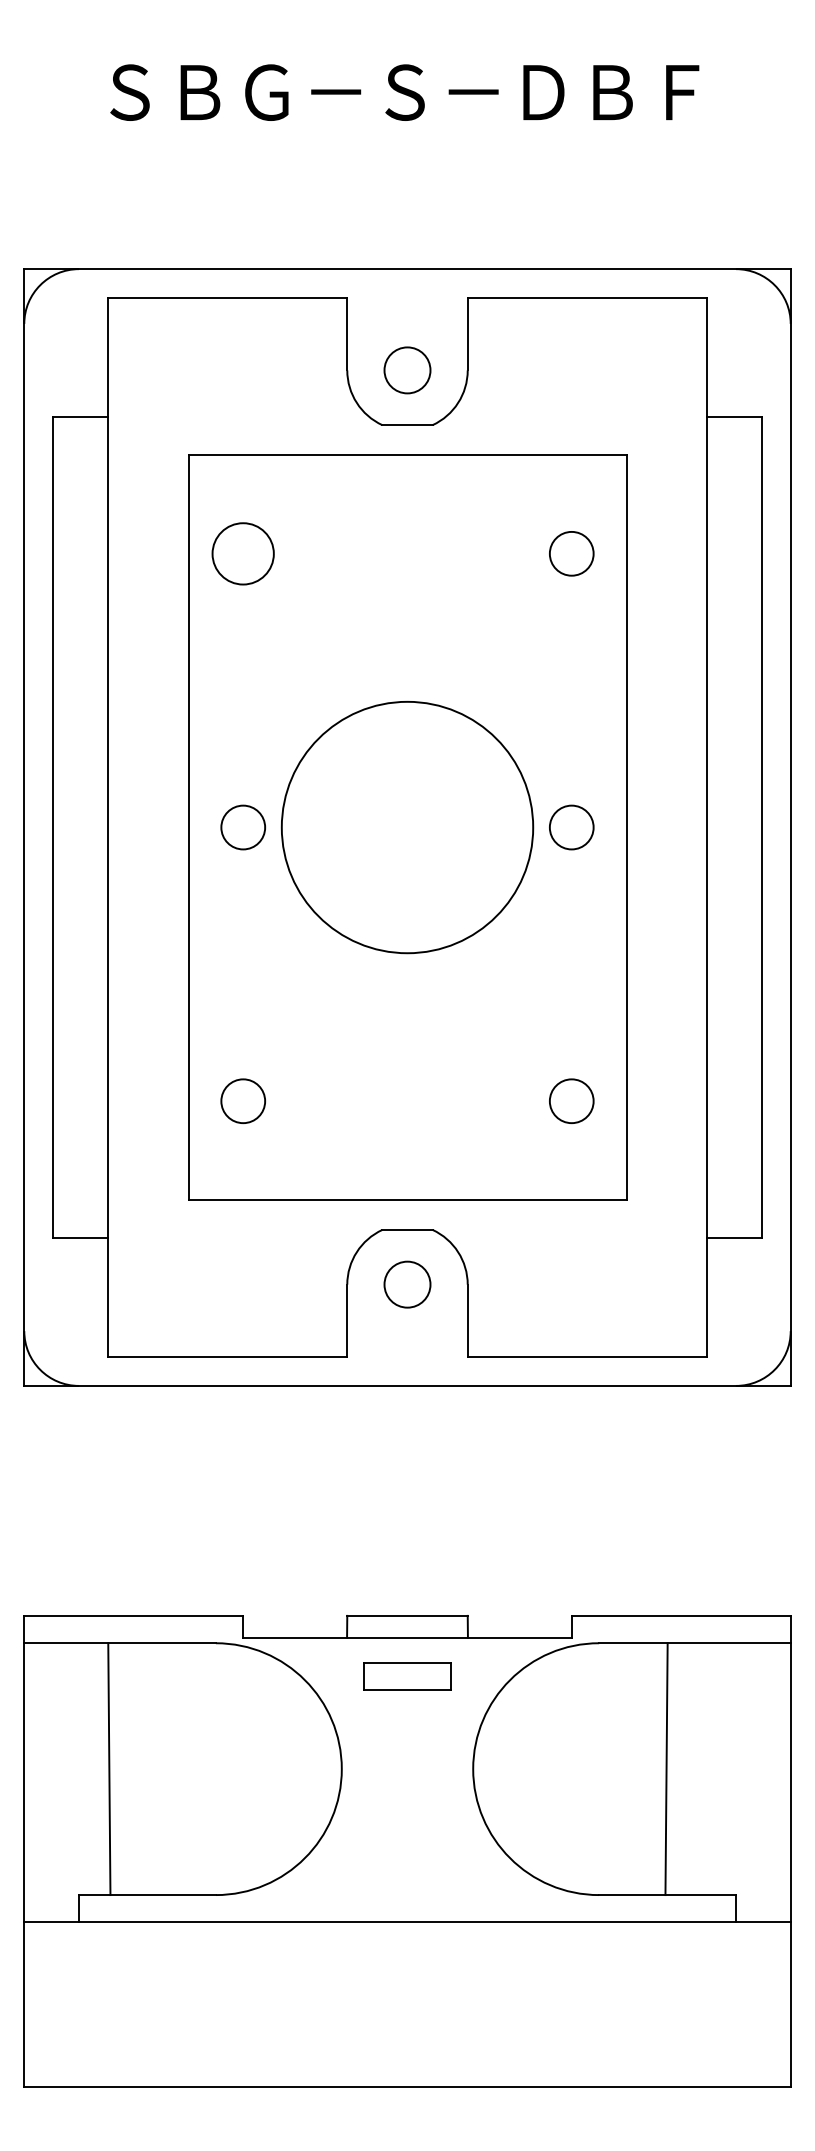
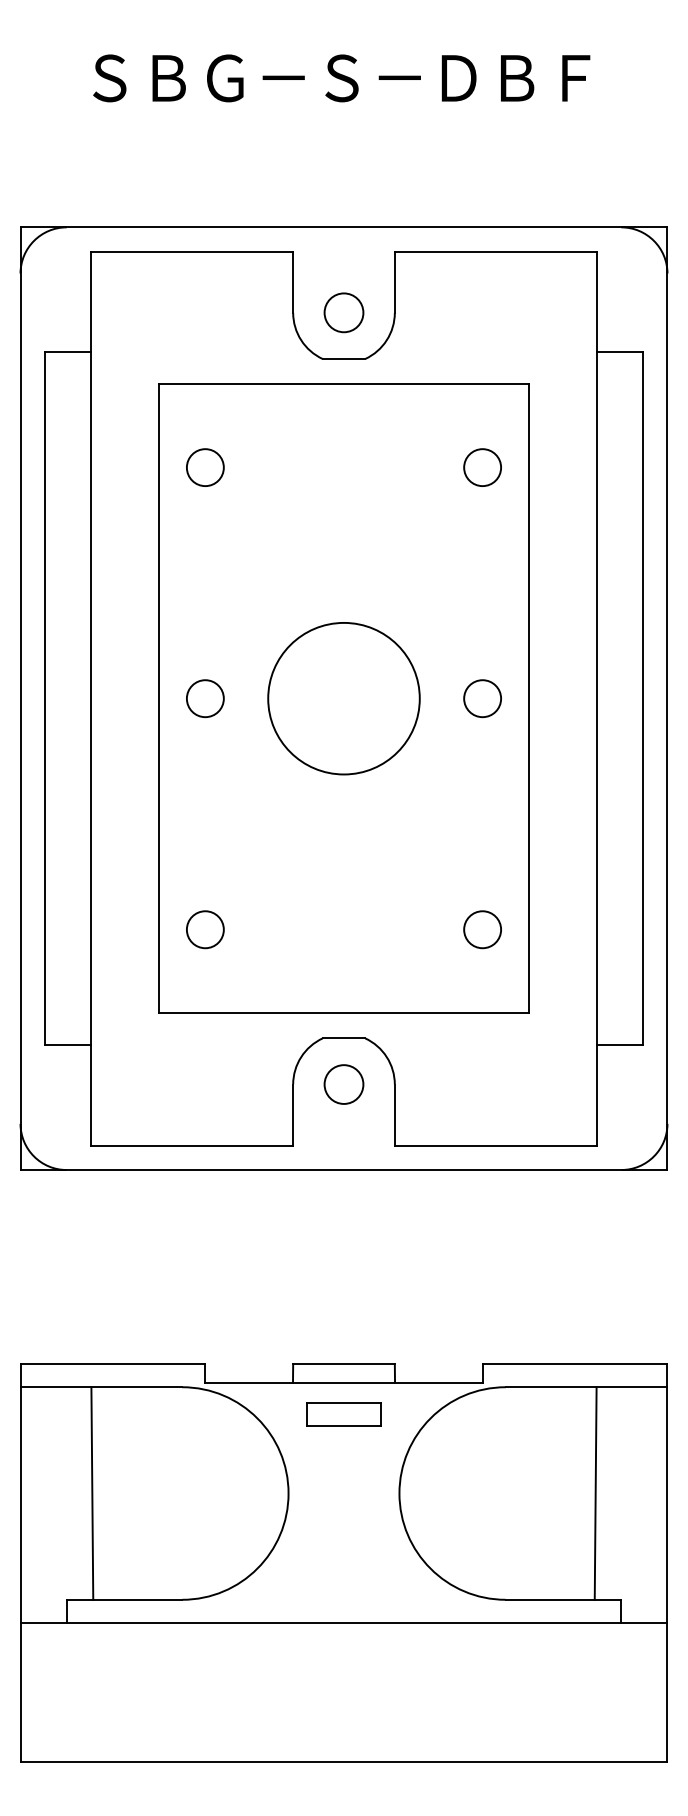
circle: (243, 553) -> (205, 467), size x0.71
circle: (406, 827) -> (343, 698), size x0.71
line: (666, 1769) -> (595, 1493), moved

